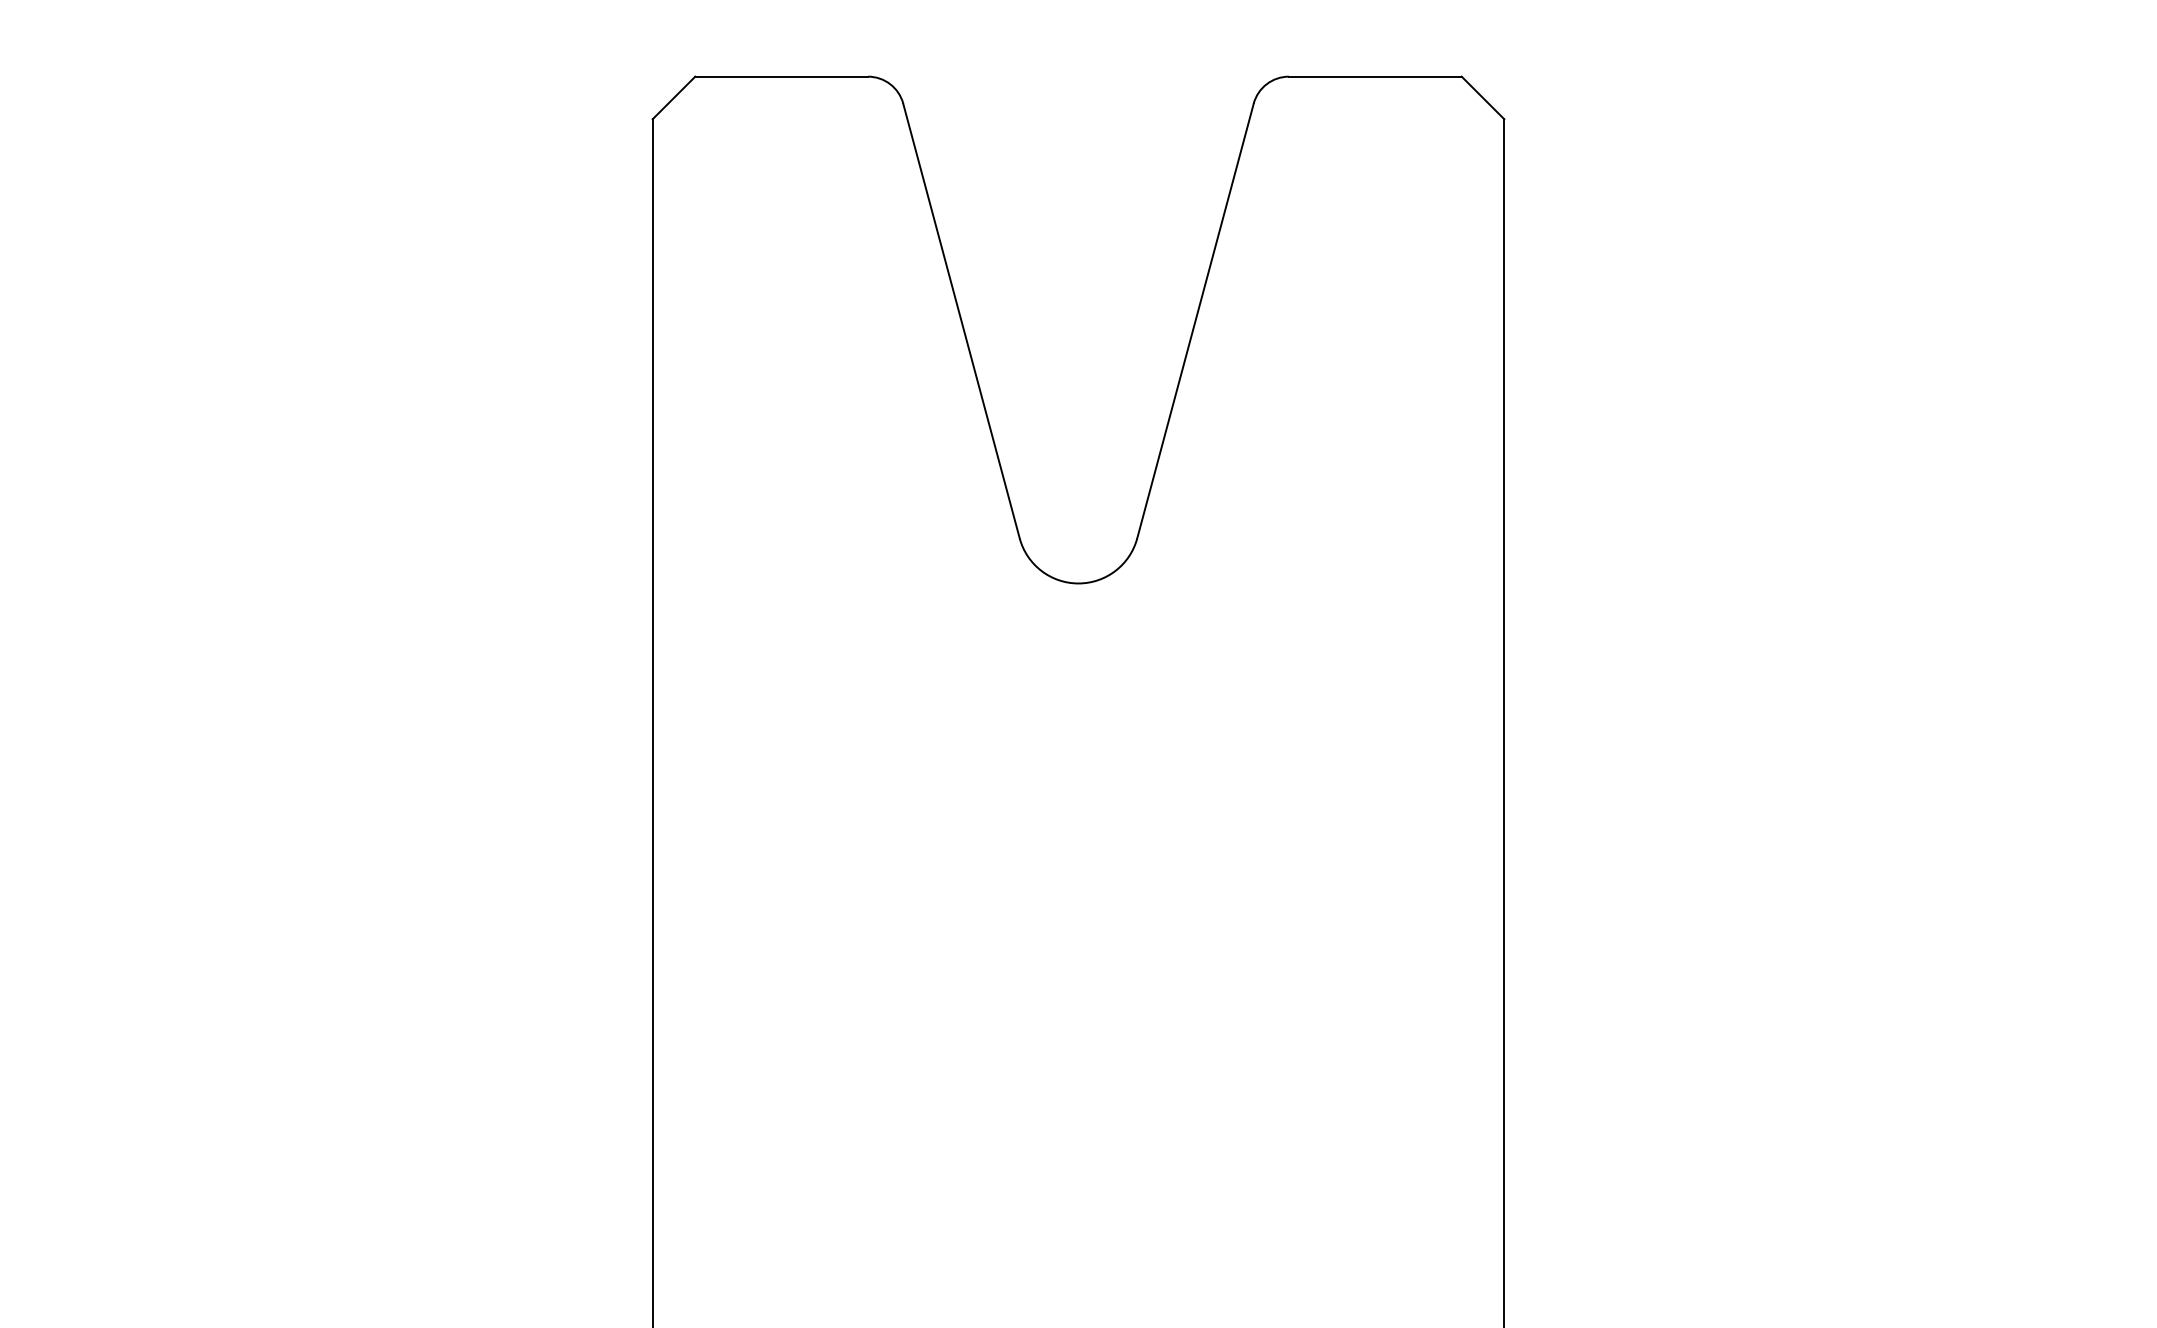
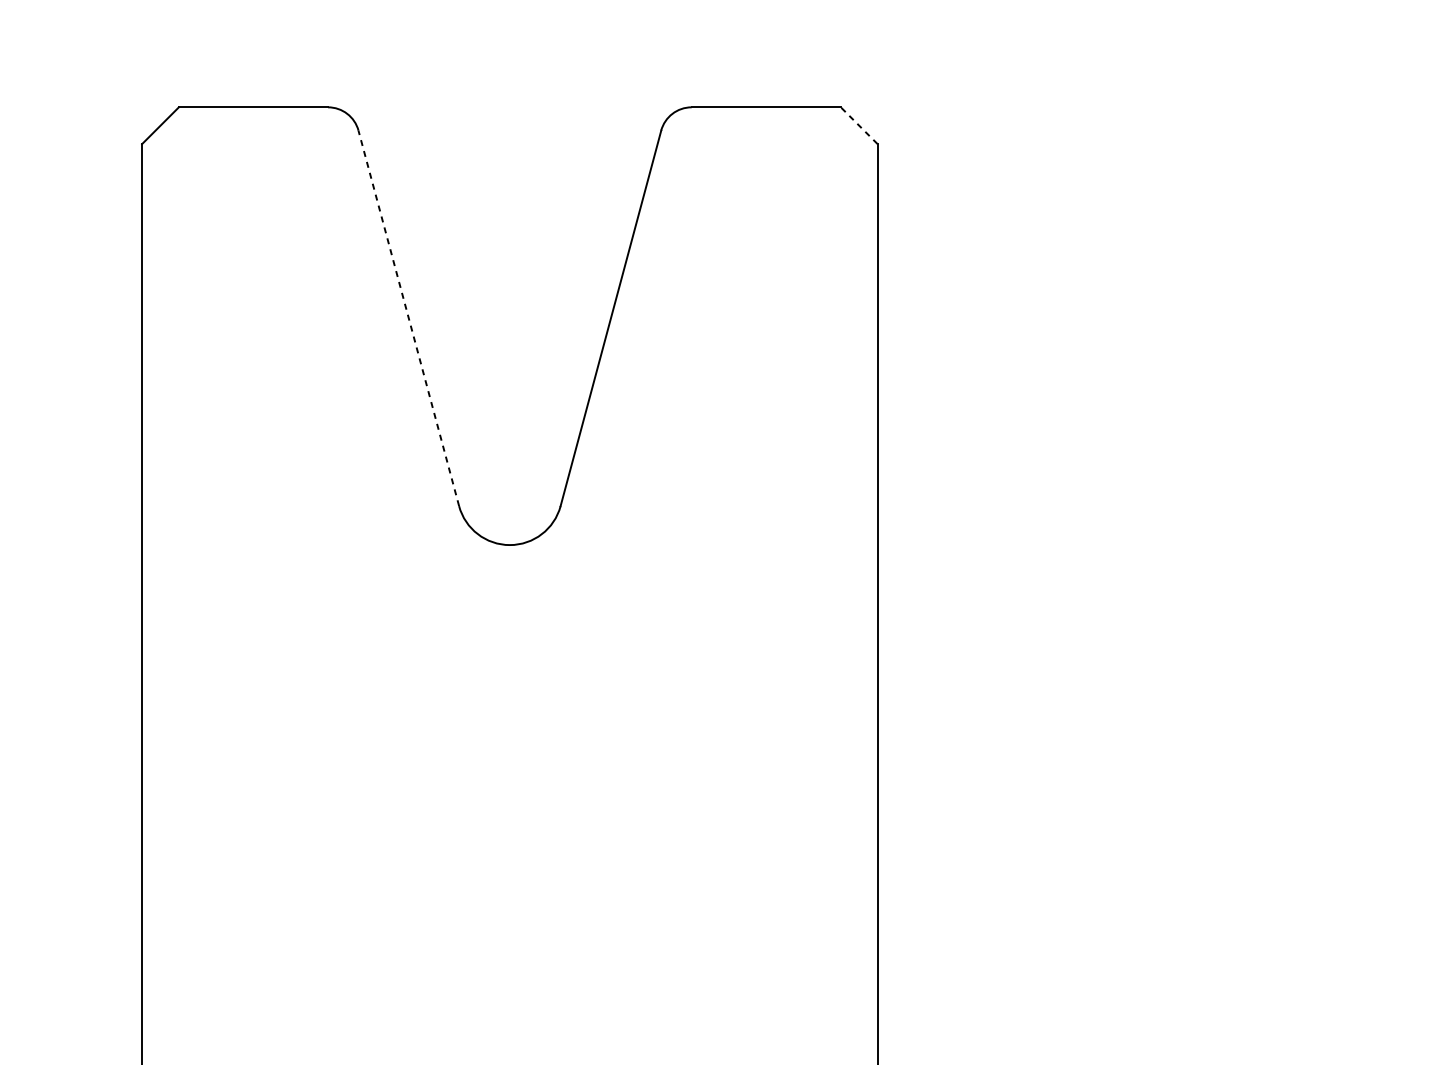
line: (1482, 97) -> (858, 125), solid -> dashed
line: (961, 320) -> (408, 317), solid -> dashed

